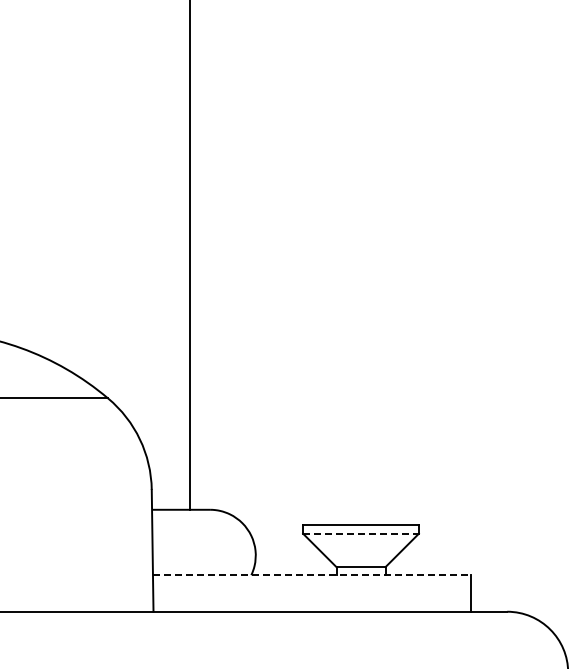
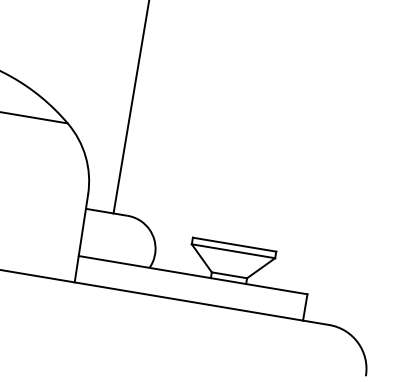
line: (361, 533) -> (233, 251), dashed -> solid
line: (311, 575) -> (192, 275), dashed -> solid

